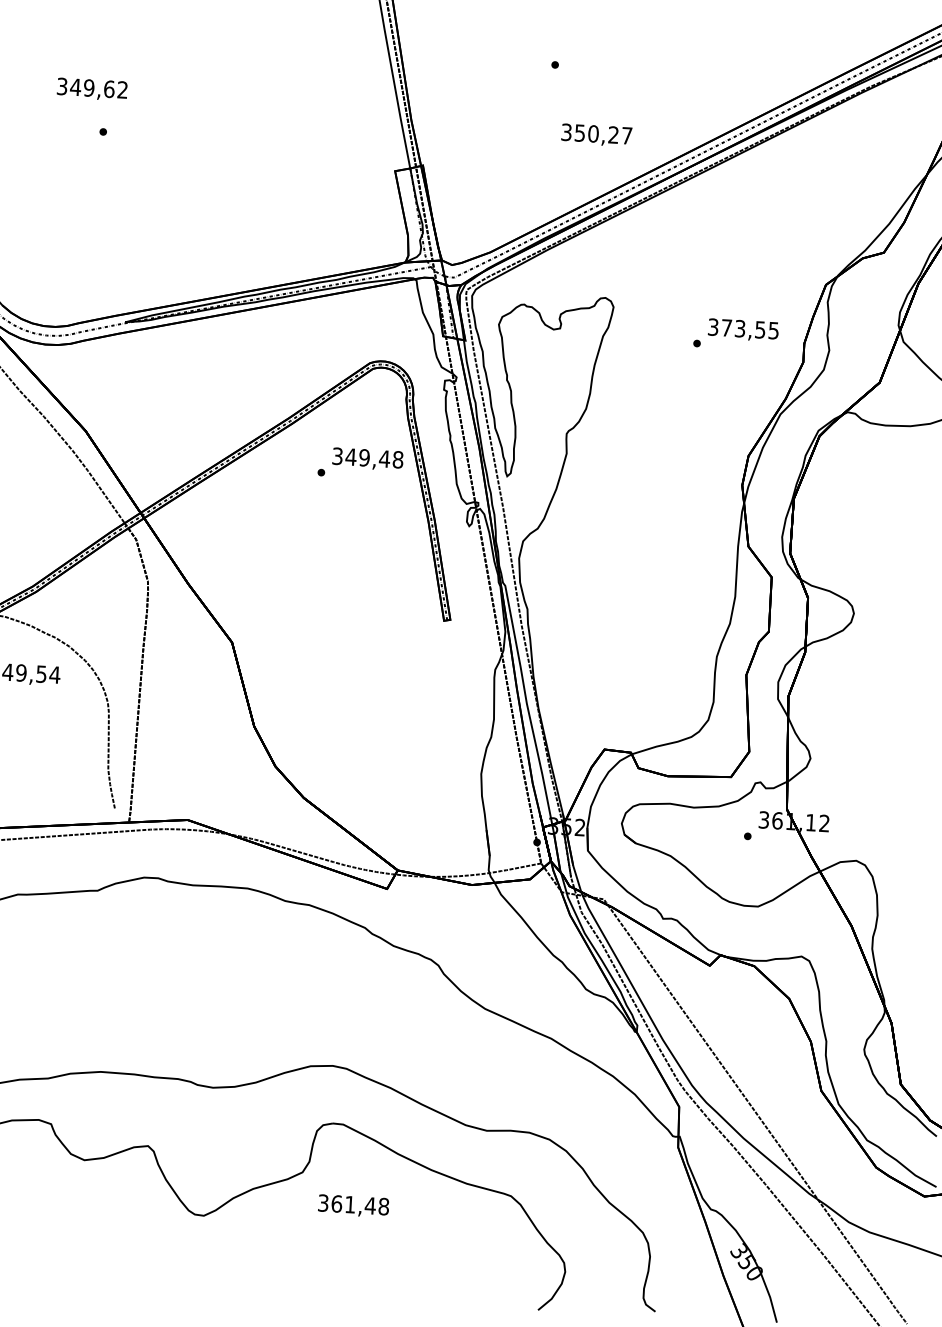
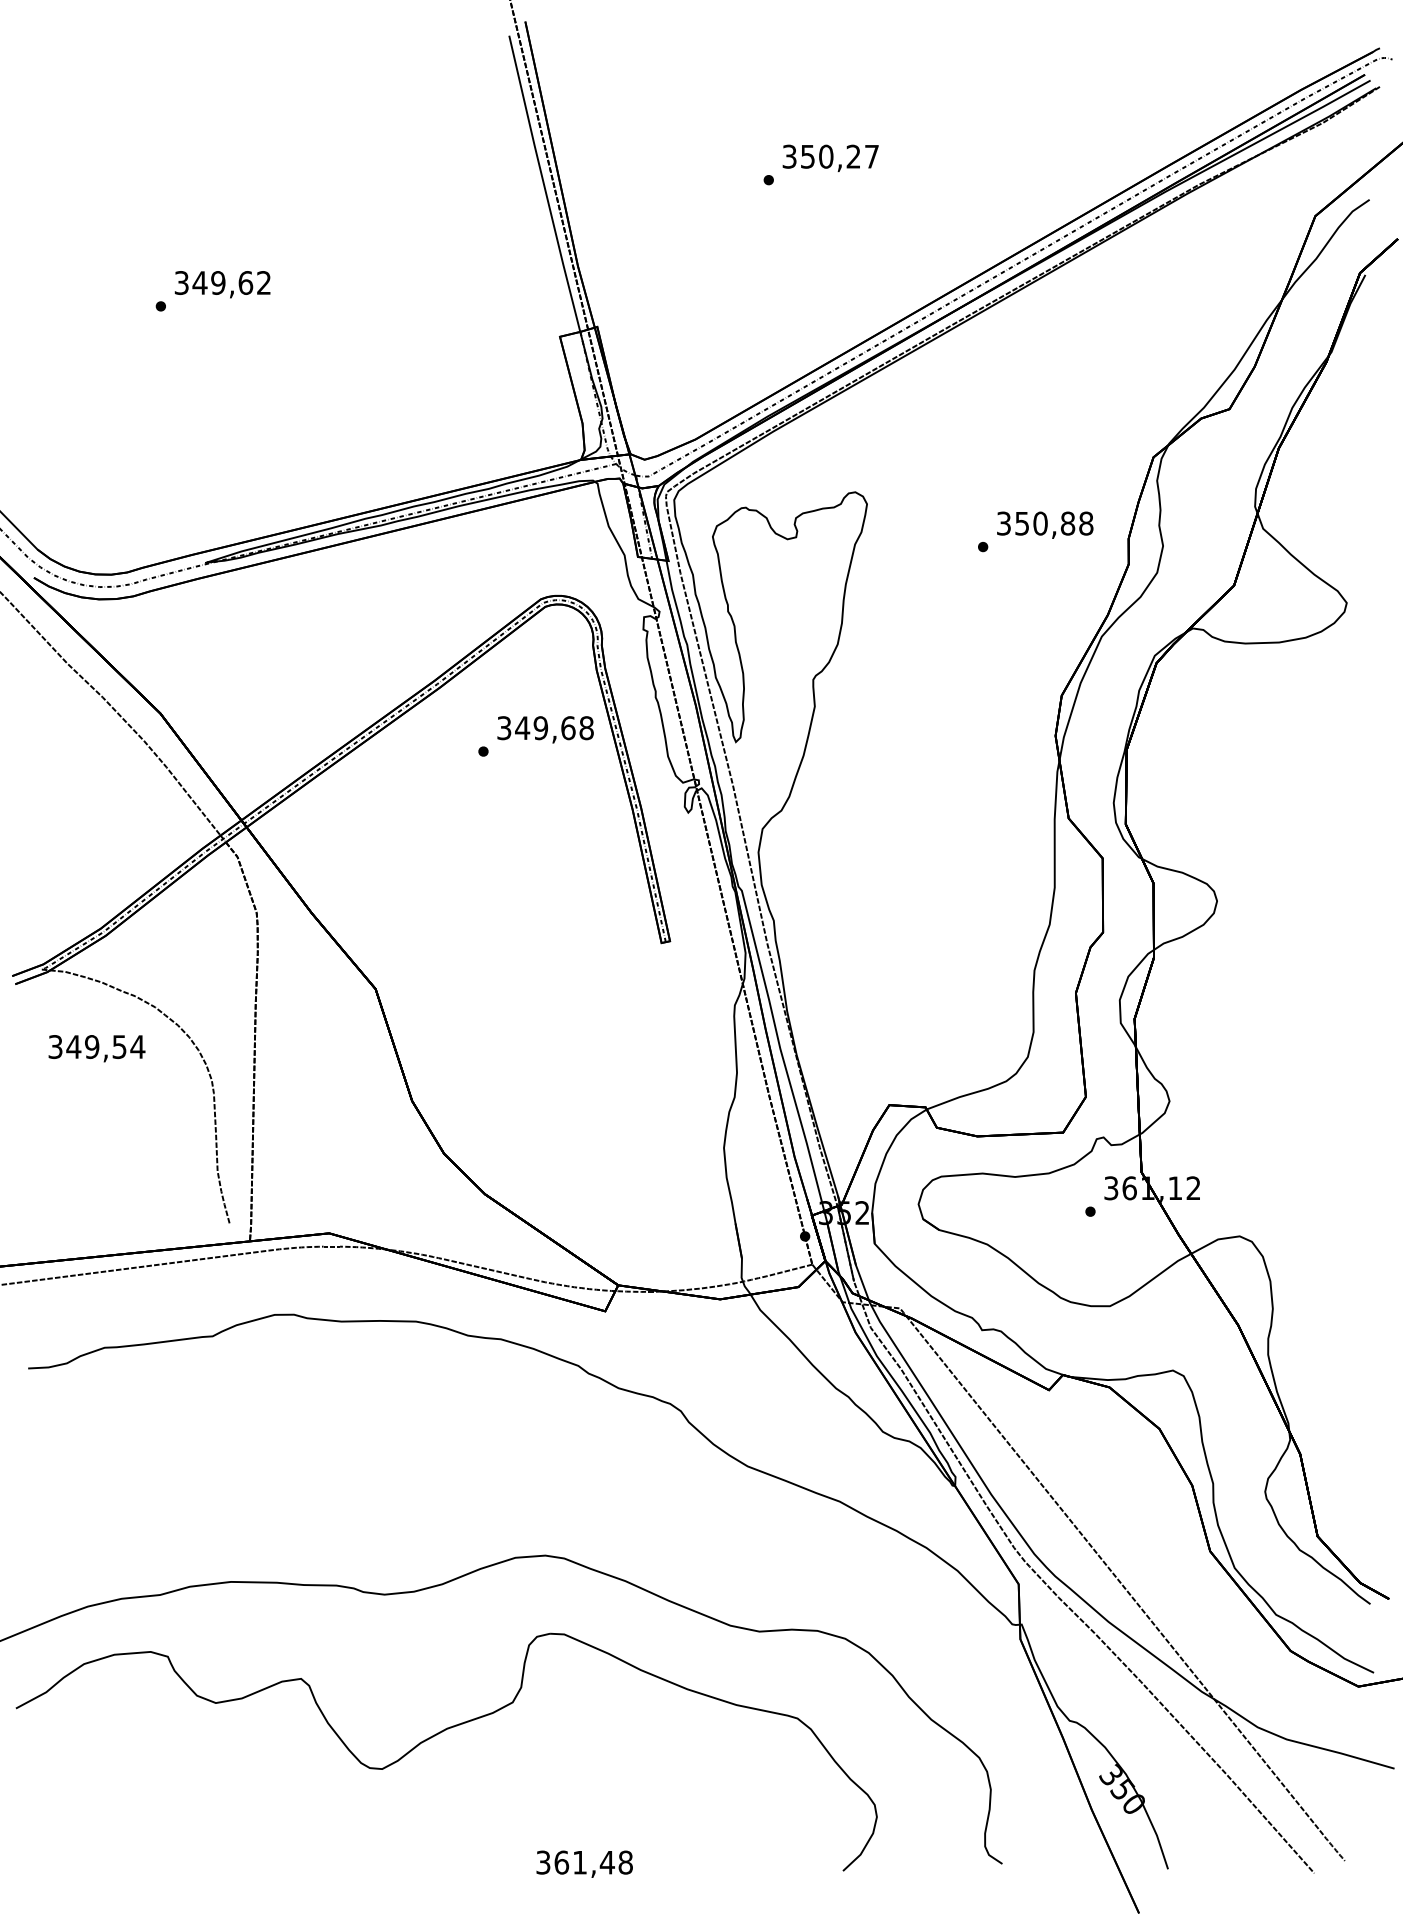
text: (92, 89) -> (222, 284), moved
text: (596, 135) -> (830, 158), moved
text: (750, 329) -> (1054, 523), 373,55 -> 350,88
text: (384, 459) -> (567, 728), 349,48 -> 349,68
text: (353, 1205) -> (584, 1863), moved

